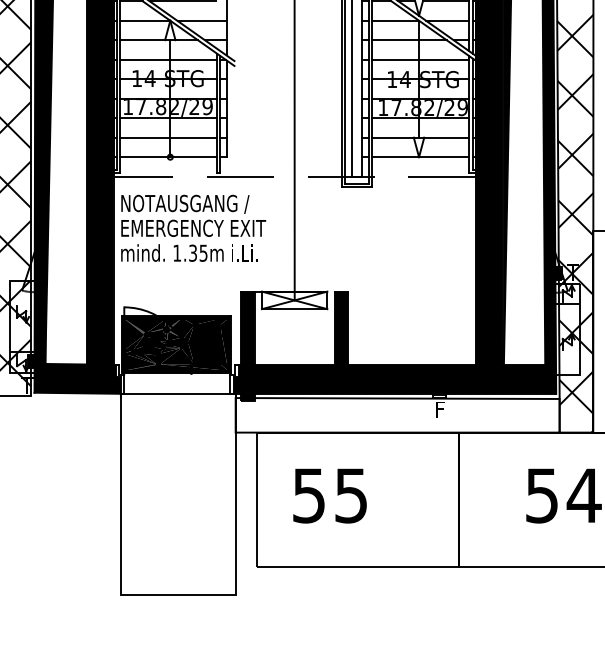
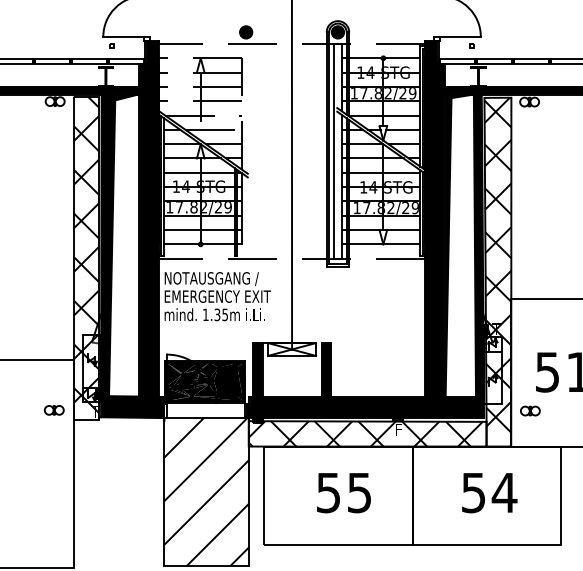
hatch: (394, 414) -> (365, 433), added
hatch: (178, 495) -> (206, 492), added
text: (329, 496) -> (343, 493), moved

